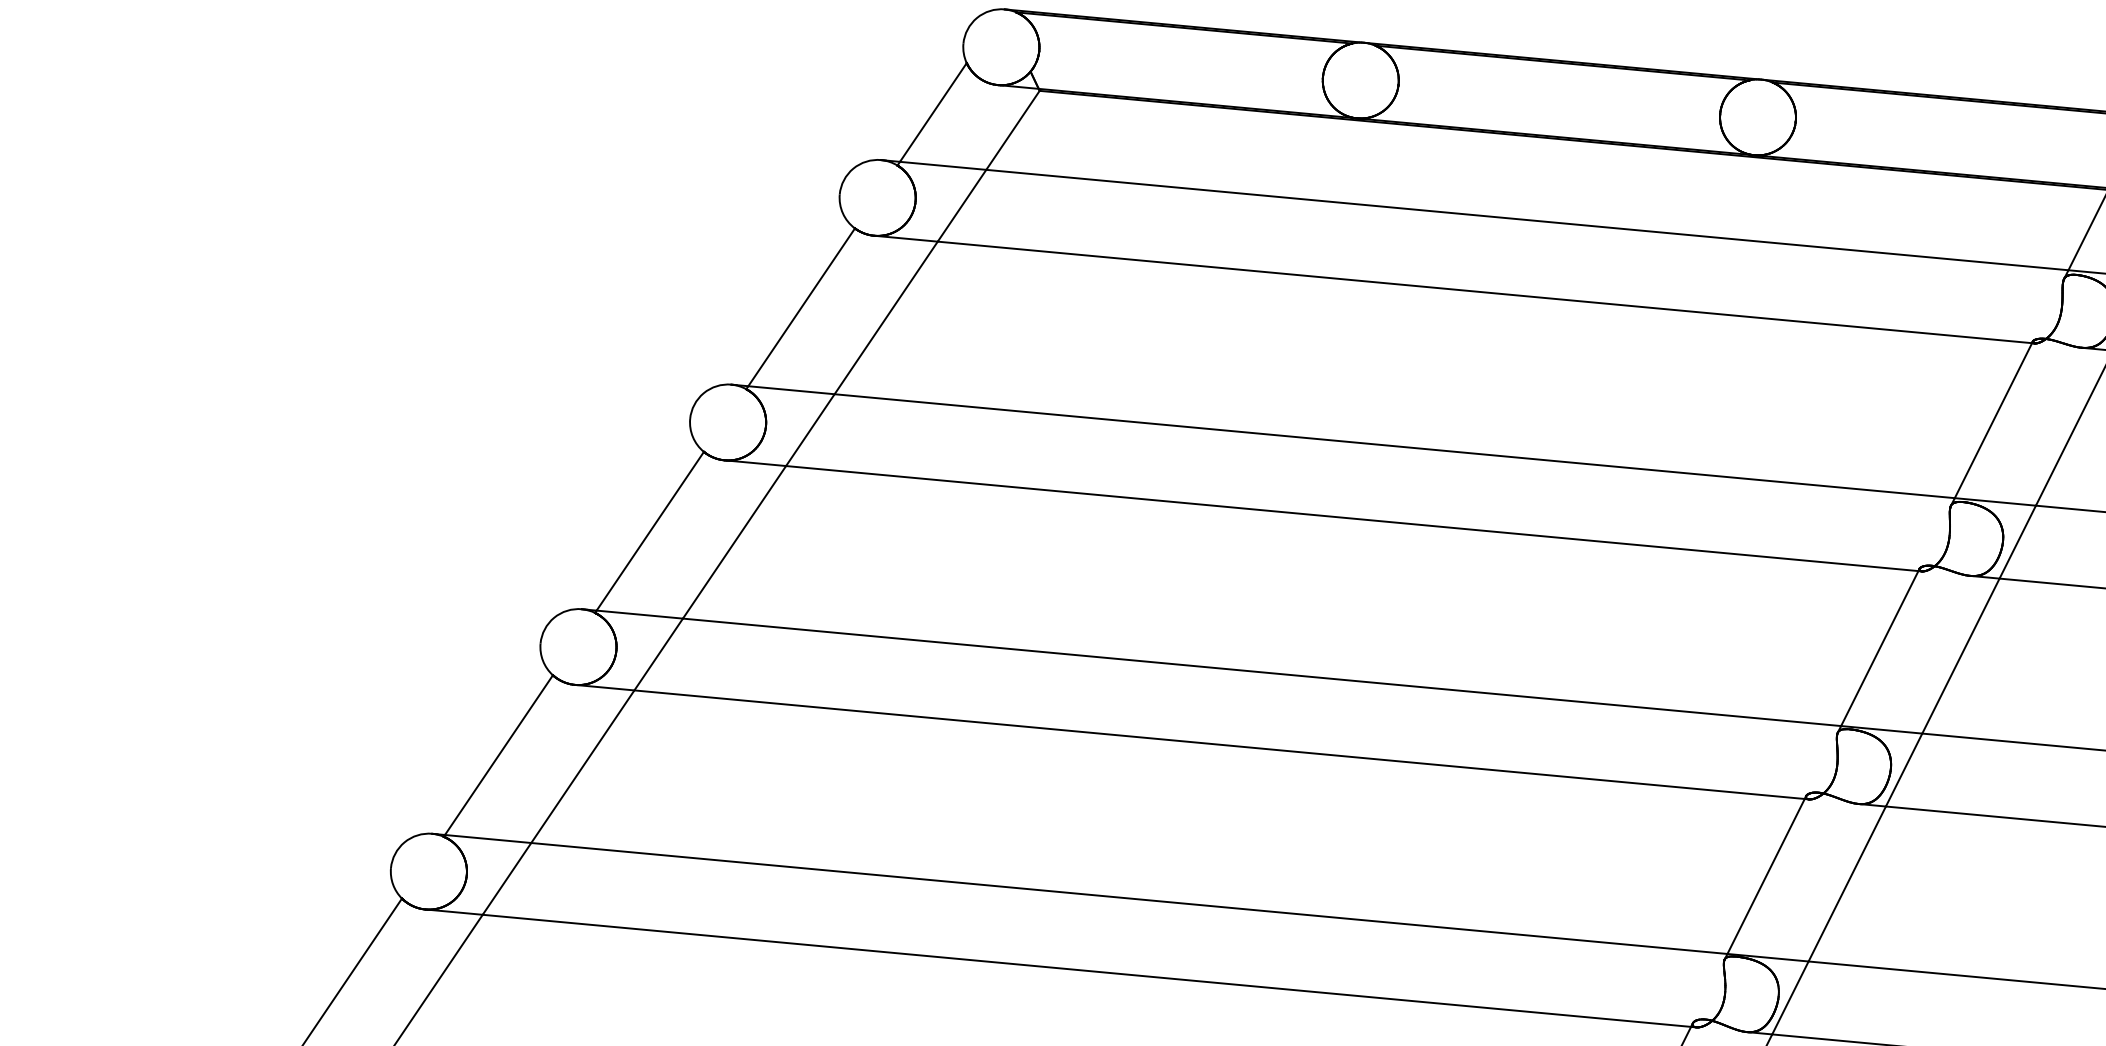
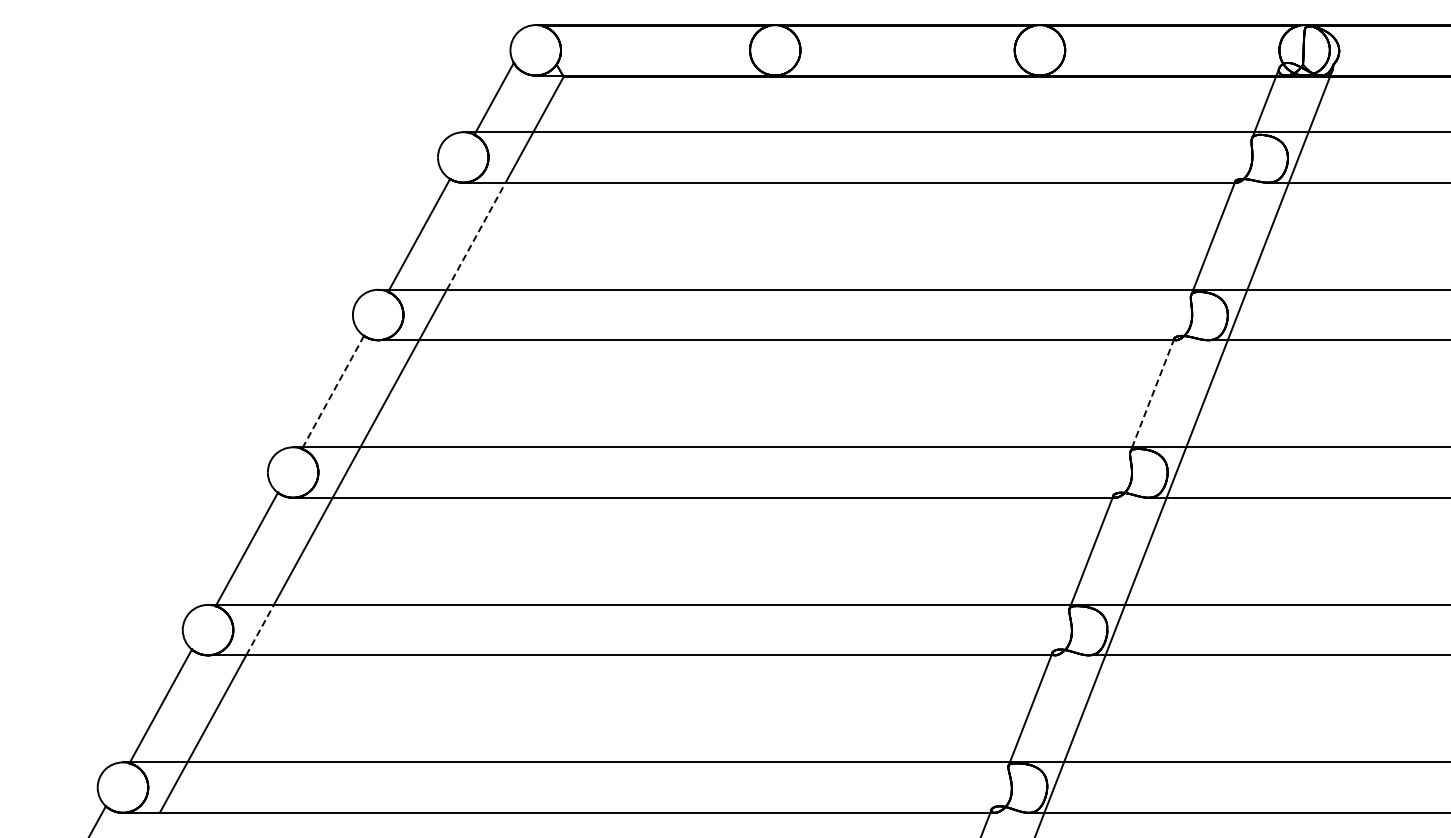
line: (886, 316) -> (476, 235), solid -> dashed
line: (650, 531) -> (333, 391), solid -> dashed
line: (1880, 648) -> (1153, 393), solid -> dashed
line: (507, 879) -> (260, 630), solid -> dashed

